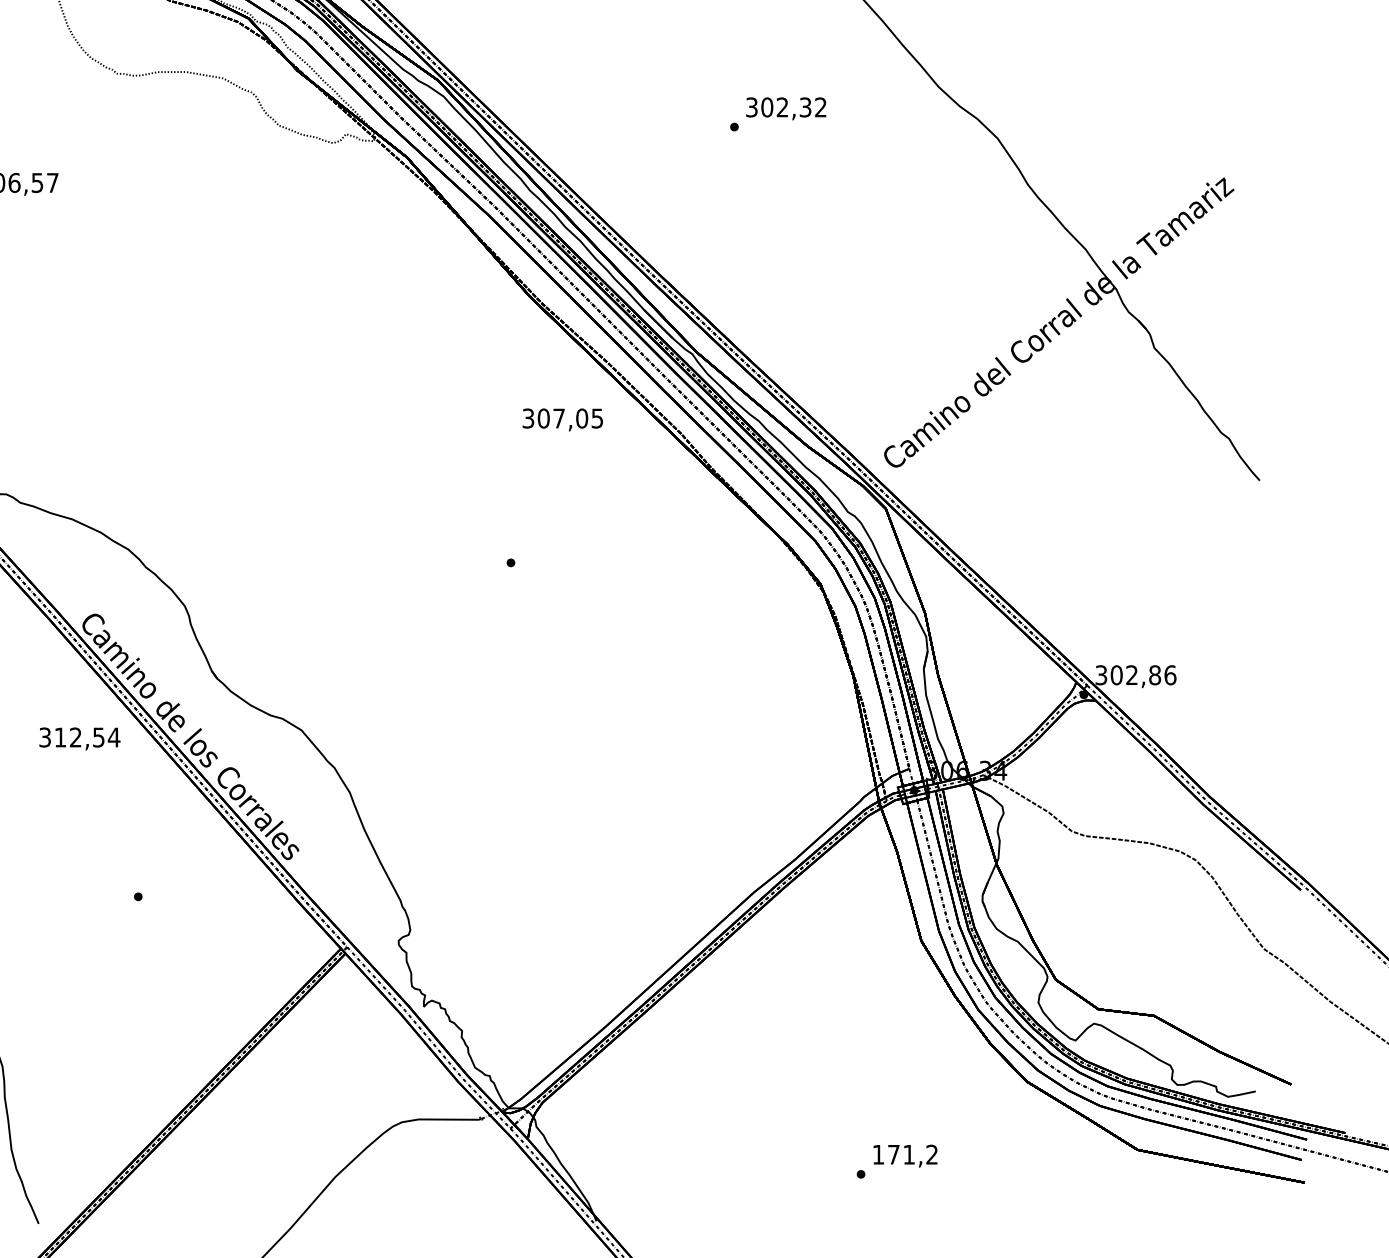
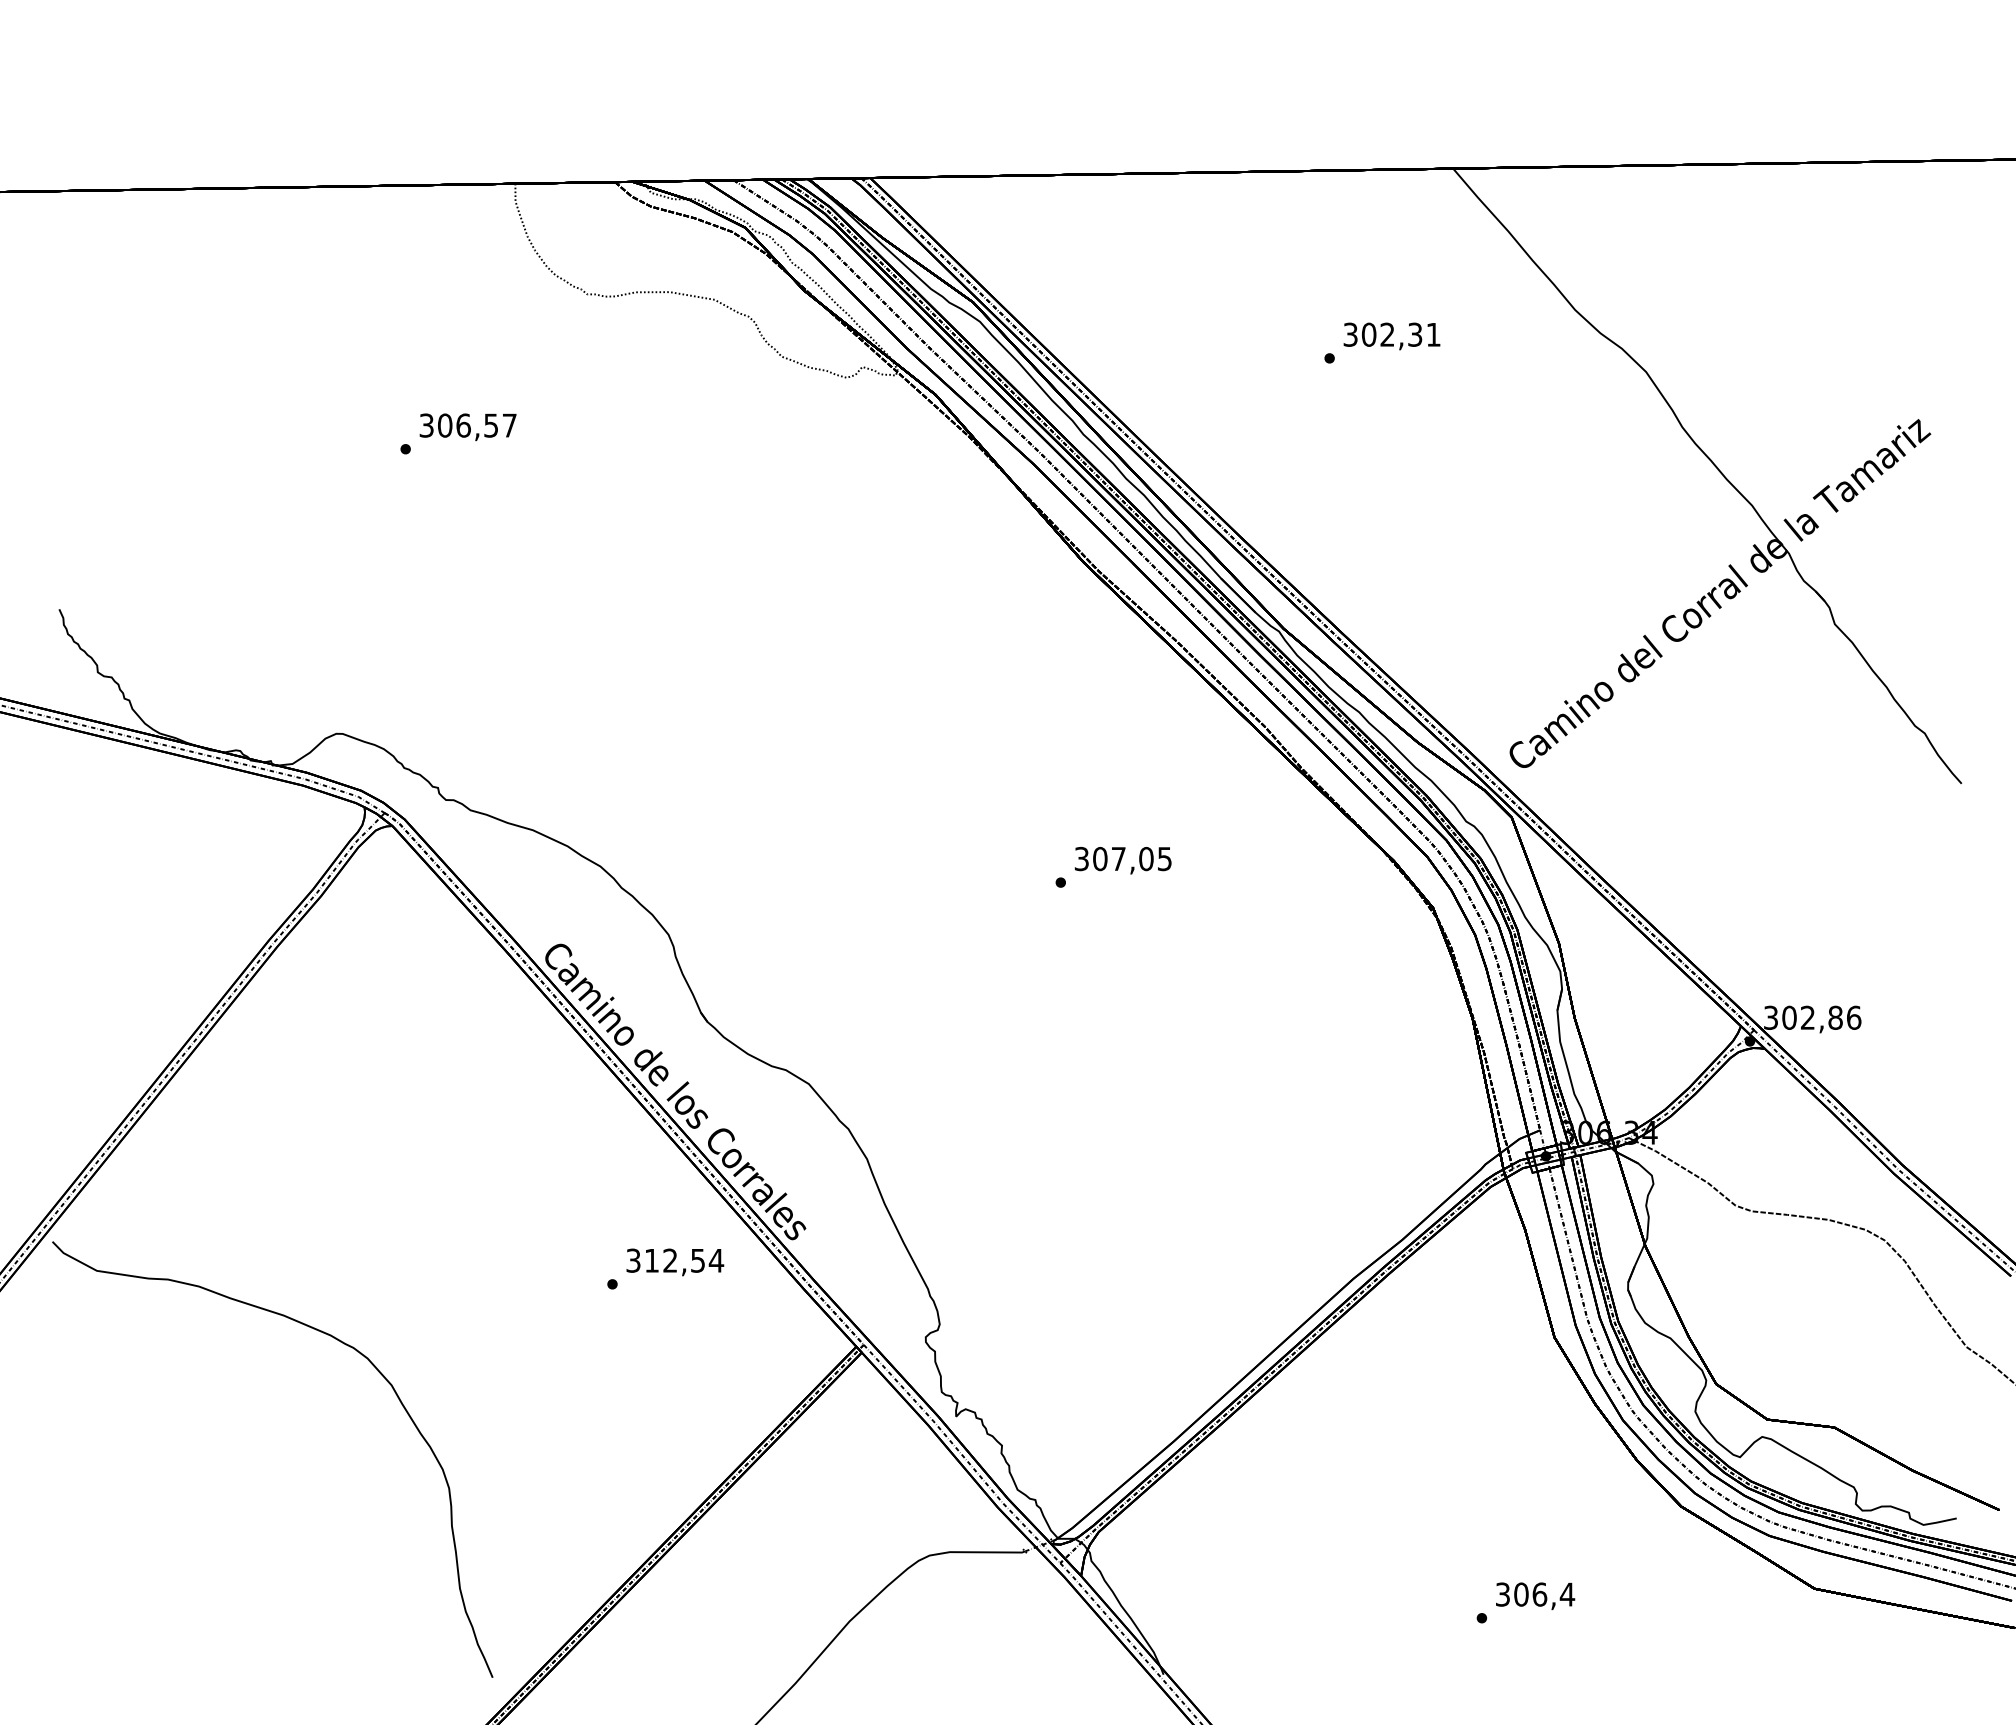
text: (820, 107) -> (1433, 334), 302,32 -> 302,31
text: (563, 419) -> (1123, 860), moved
text: (80, 739) -> (675, 1262), moved
text: (905, 1154) -> (1535, 1594), 171,2 -> 306,4

